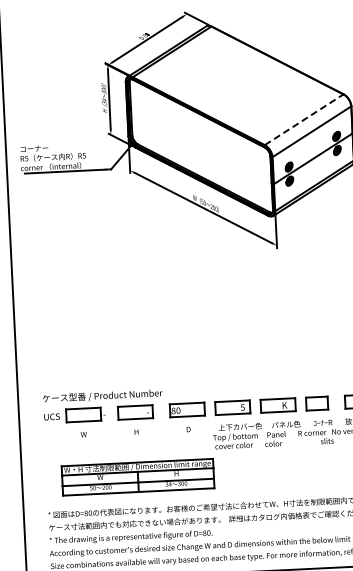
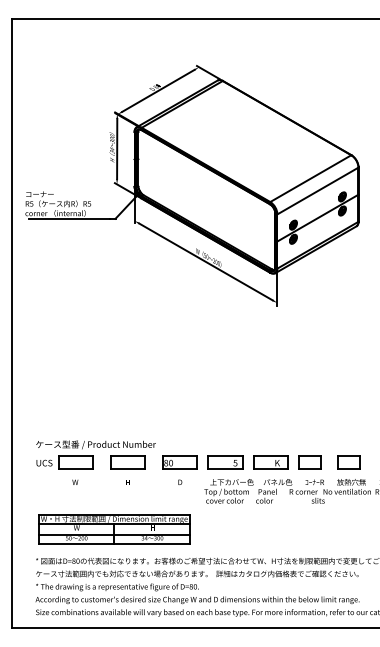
line: (303, 119) -> (310, 178), dashed -> solid
part: (138, 477) -> (114, 529), moved

